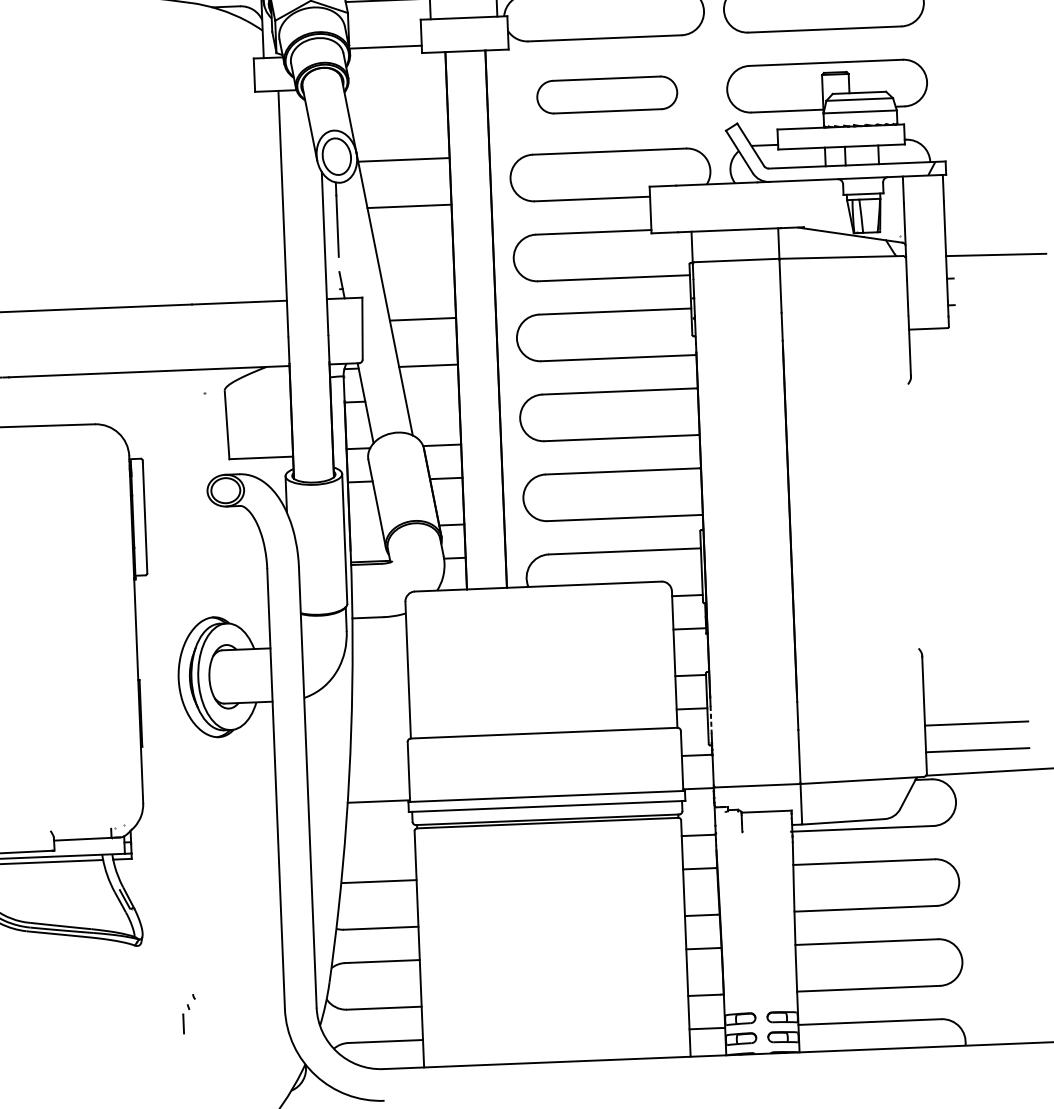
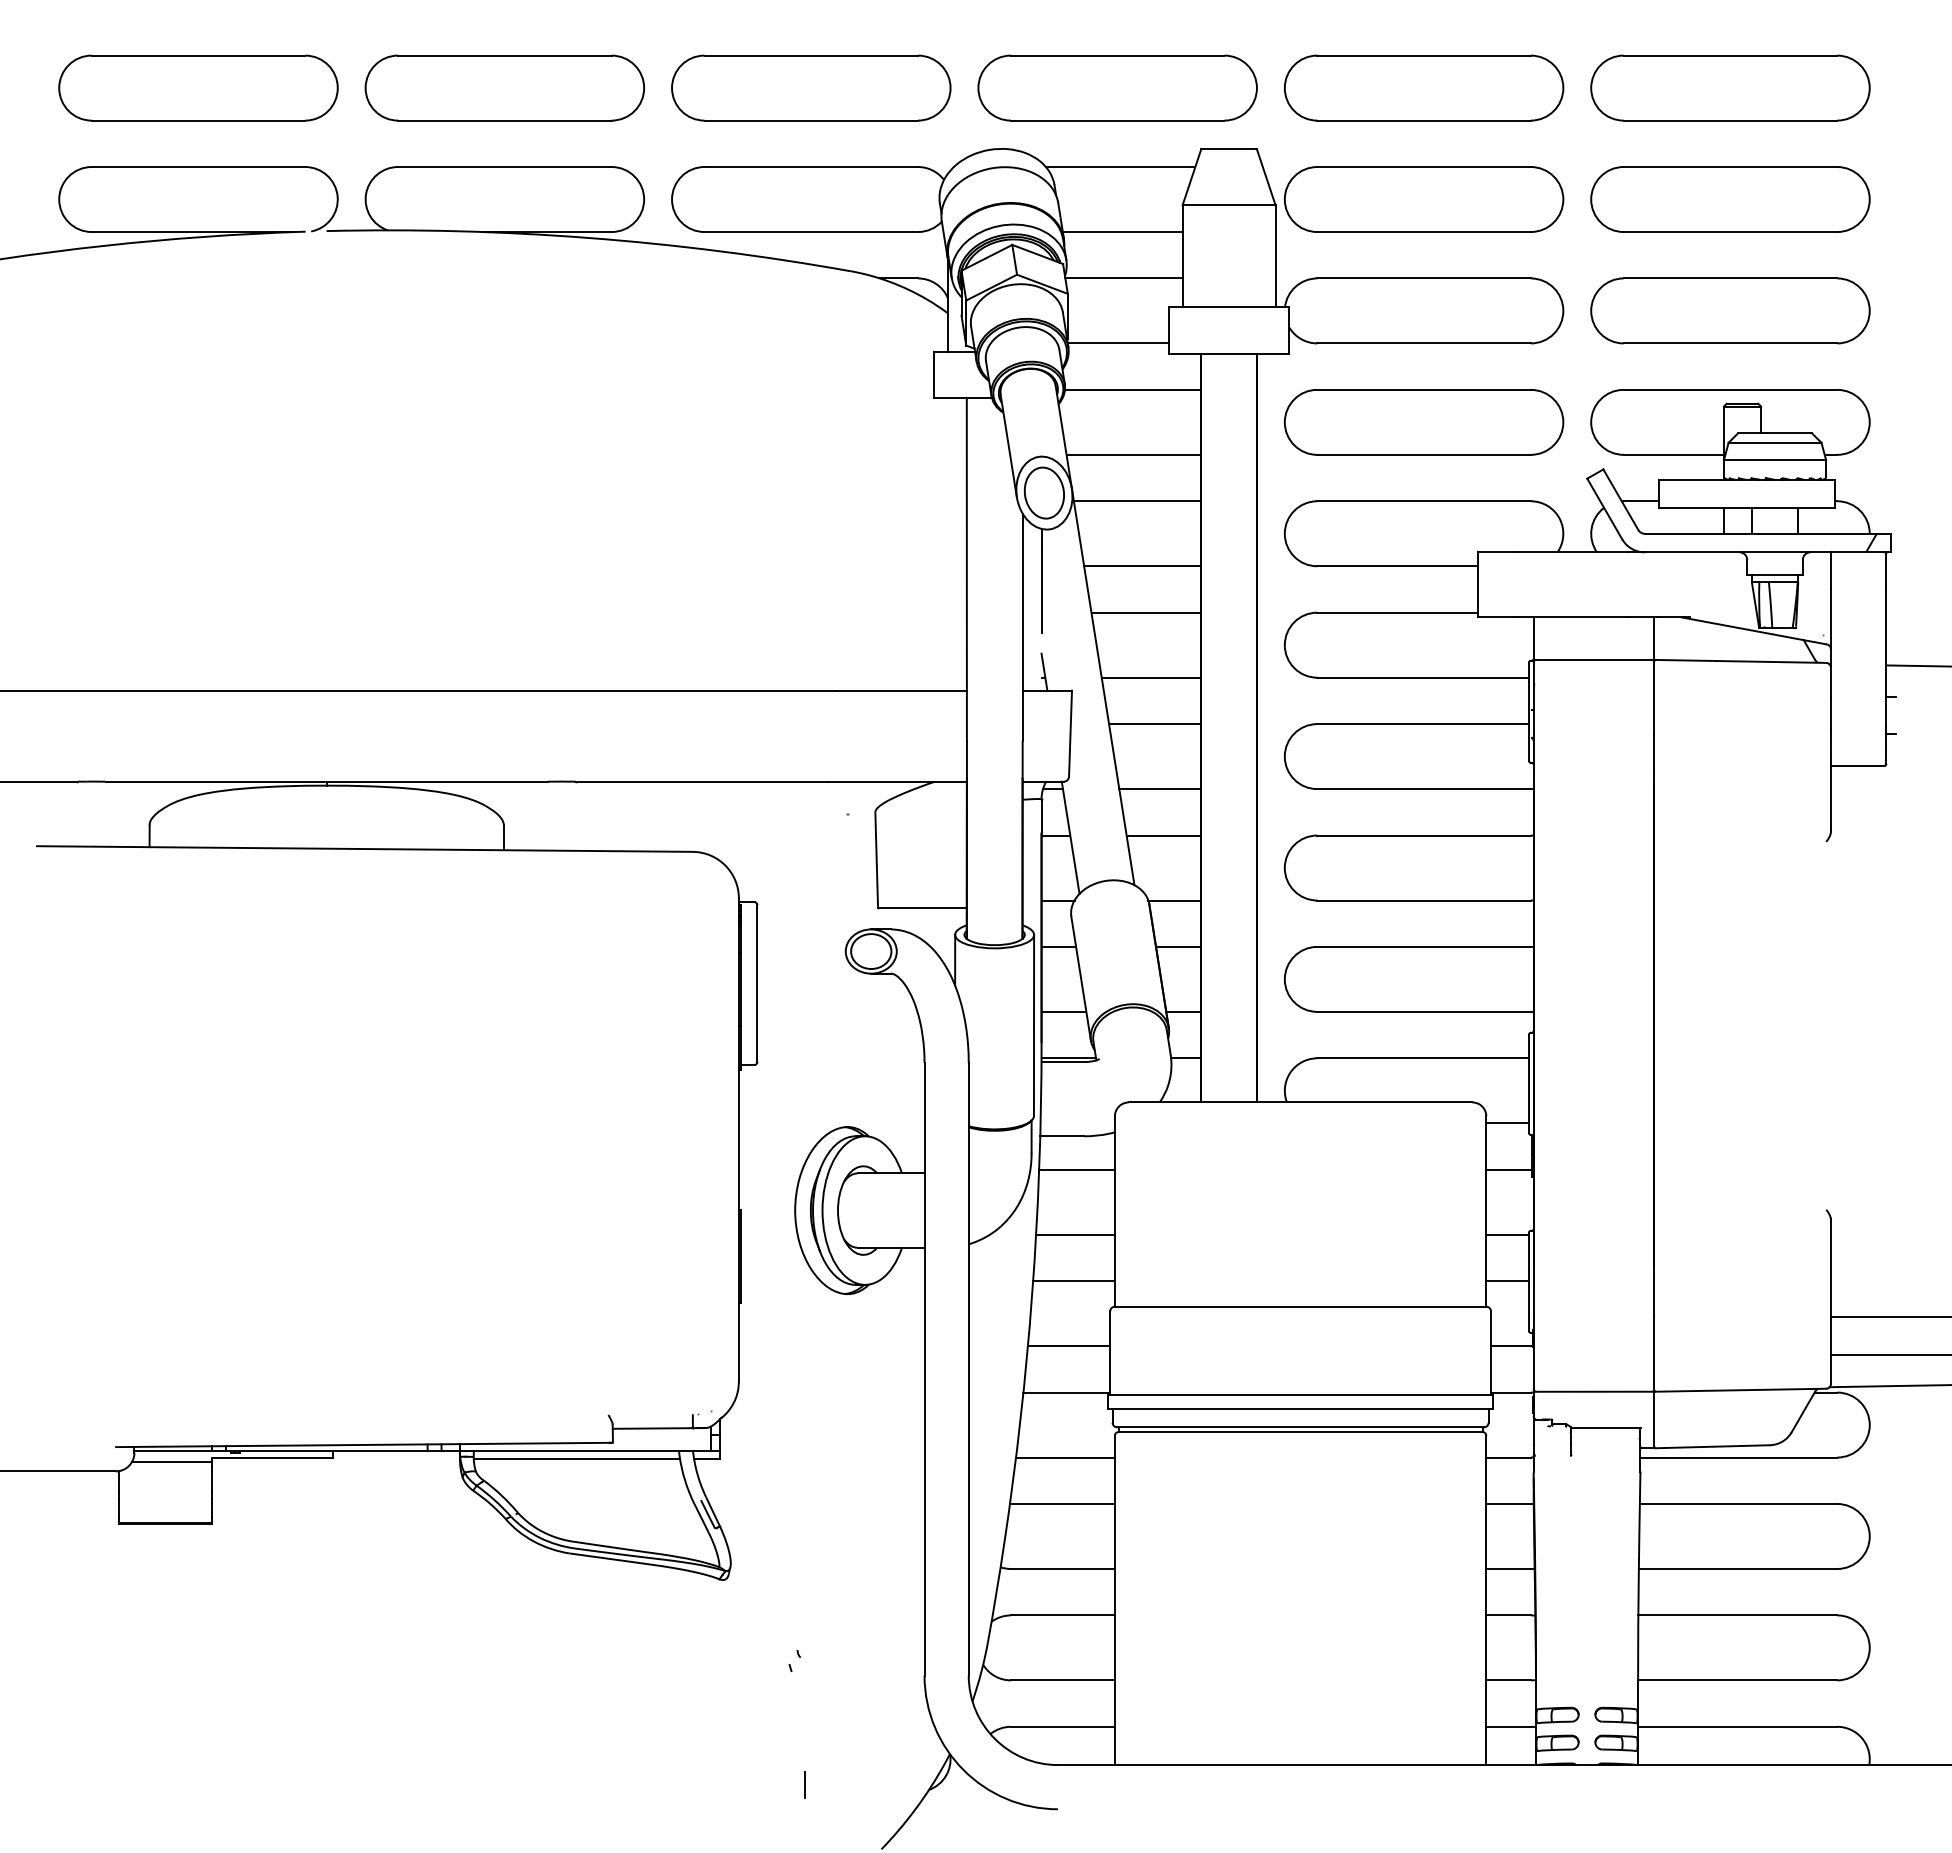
line: (397, 79) -> (1133, 389), added
part: (606, 95) -> (1423, 422), size x1.43
line: (399, 126) -> (1133, 454), added
line: (413, 239) -> (1146, 612), added
line: (419, 285) -> (1151, 677), added
line: (432, 398) -> (1163, 835), added
line: (365, 528) -> (1063, 1011), added
line: (379, 641) -> (1076, 1169), added
line: (380, 687) -> (1075, 1234), added
line: (711, 720) -> (1533, 1298), dashed -> solid
line: (380, 721) -> (1073, 1281), added
line: (378, 768) -> (1068, 1346), added
line: (379, 848) -> (1065, 1457), added
line: (183, 1023) -> (804, 1784), moved

